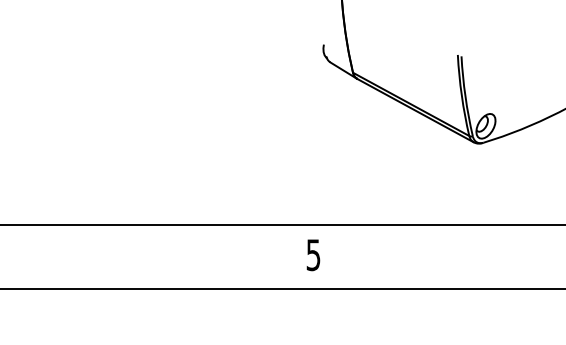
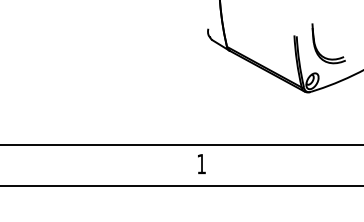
part: (493, 75) -> (317, 48), added
text: (313, 255) -> (201, 164), 5 -> 1

